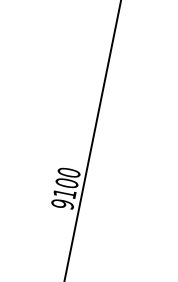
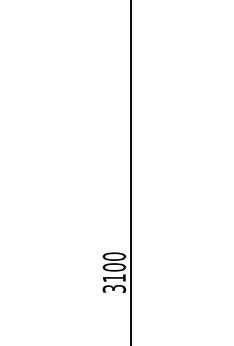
text: (62, 203) -> (113, 288), 9100 -> 3100

